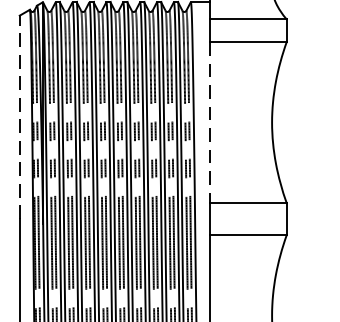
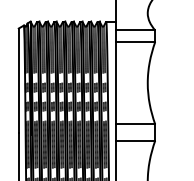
line: (19, 117) -> (18, 80), dashed -> solid
line: (208, 123) -> (115, 83), dashed -> solid

